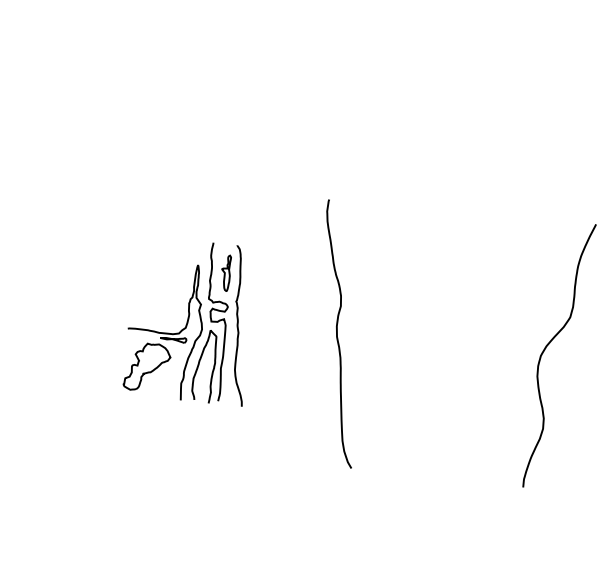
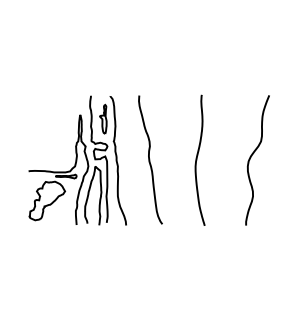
part: (189, 320) -> (77, 160), size x1.67
curve: (436, 342) -> (197, 159), added

